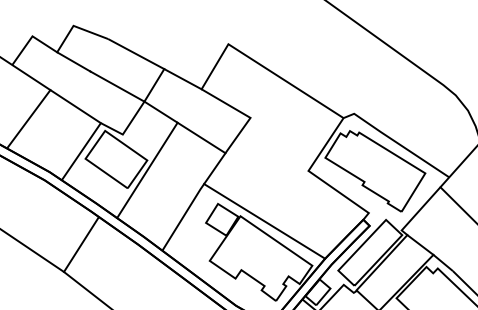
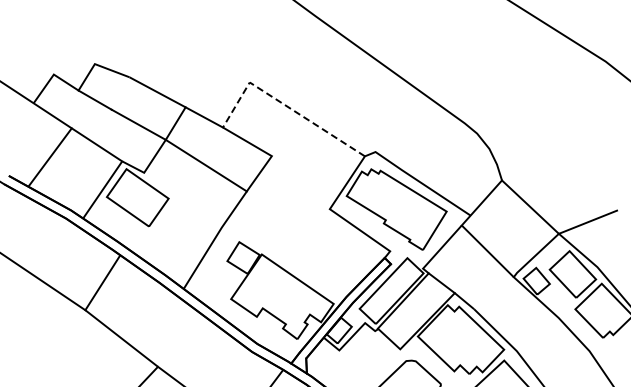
line: (263, 66) -> (284, 104), solid -> dashed
line: (147, 170) -> (168, 208), removed
line: (264, 221) -> (285, 259), removed

